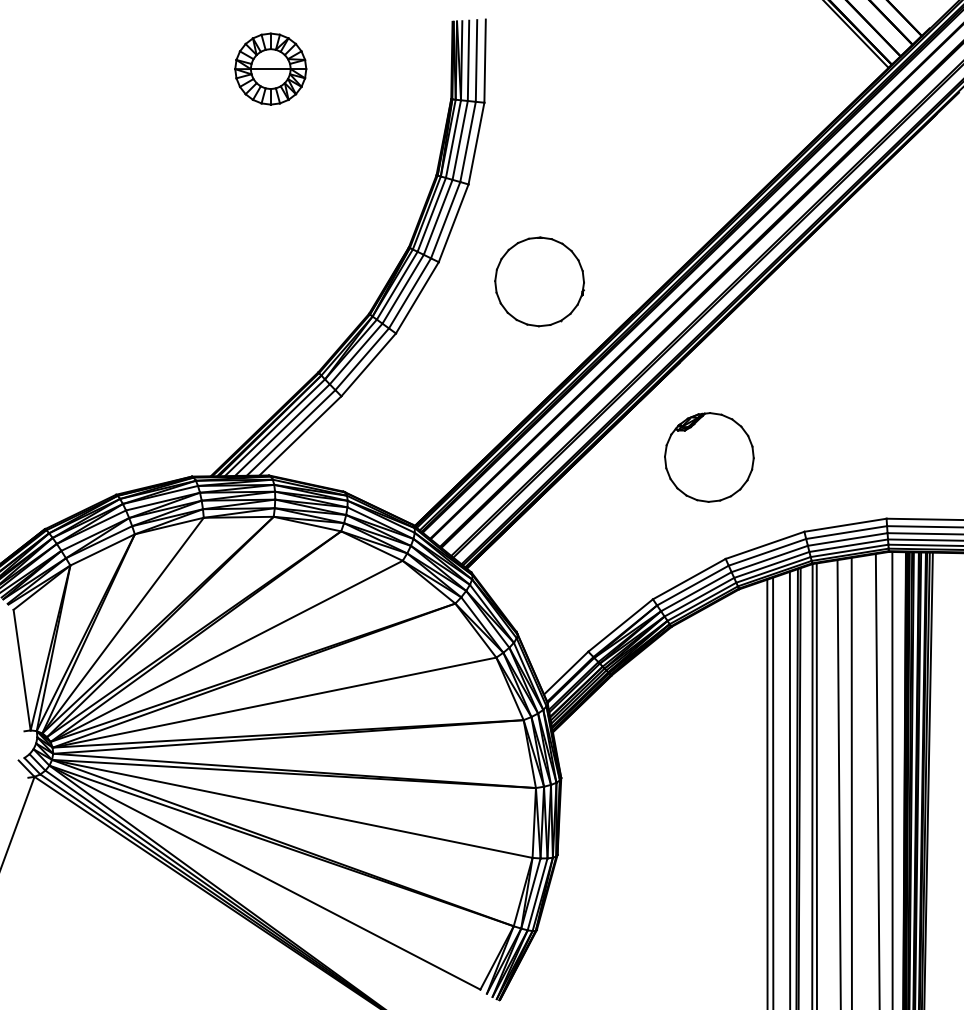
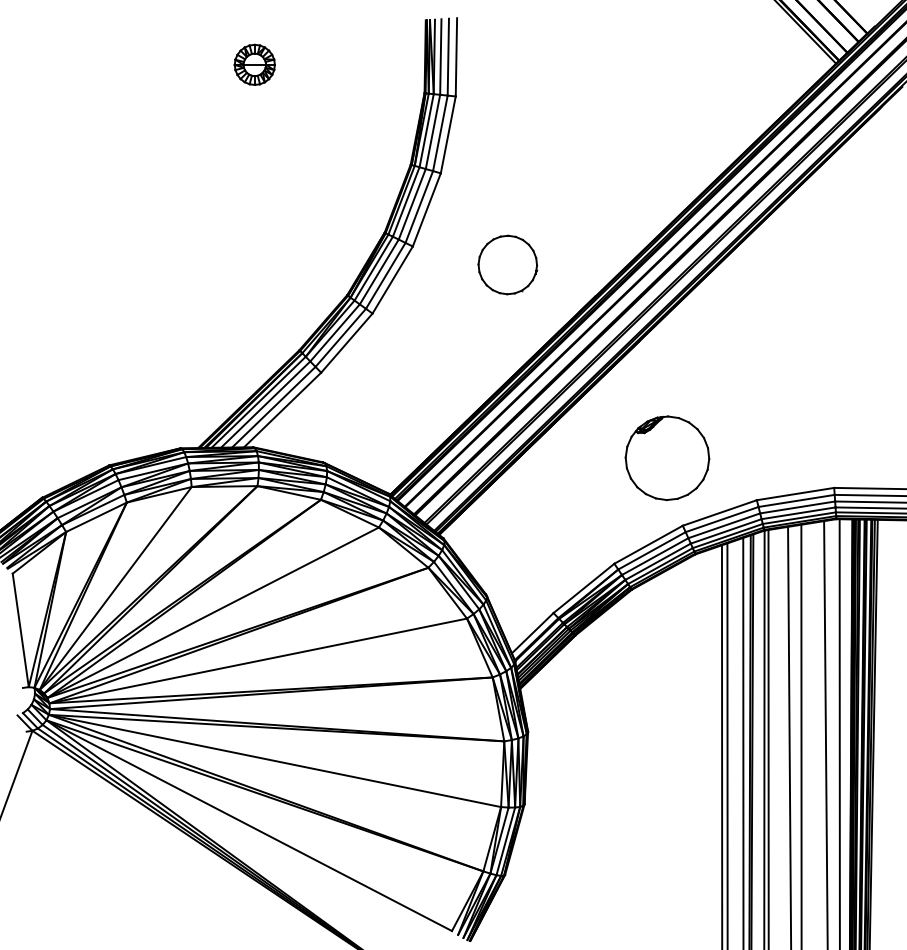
part: (270, 68) -> (254, 64), size x0.6
part: (539, 281) -> (507, 264), size x0.7
part: (709, 456) -> (667, 457), moved

